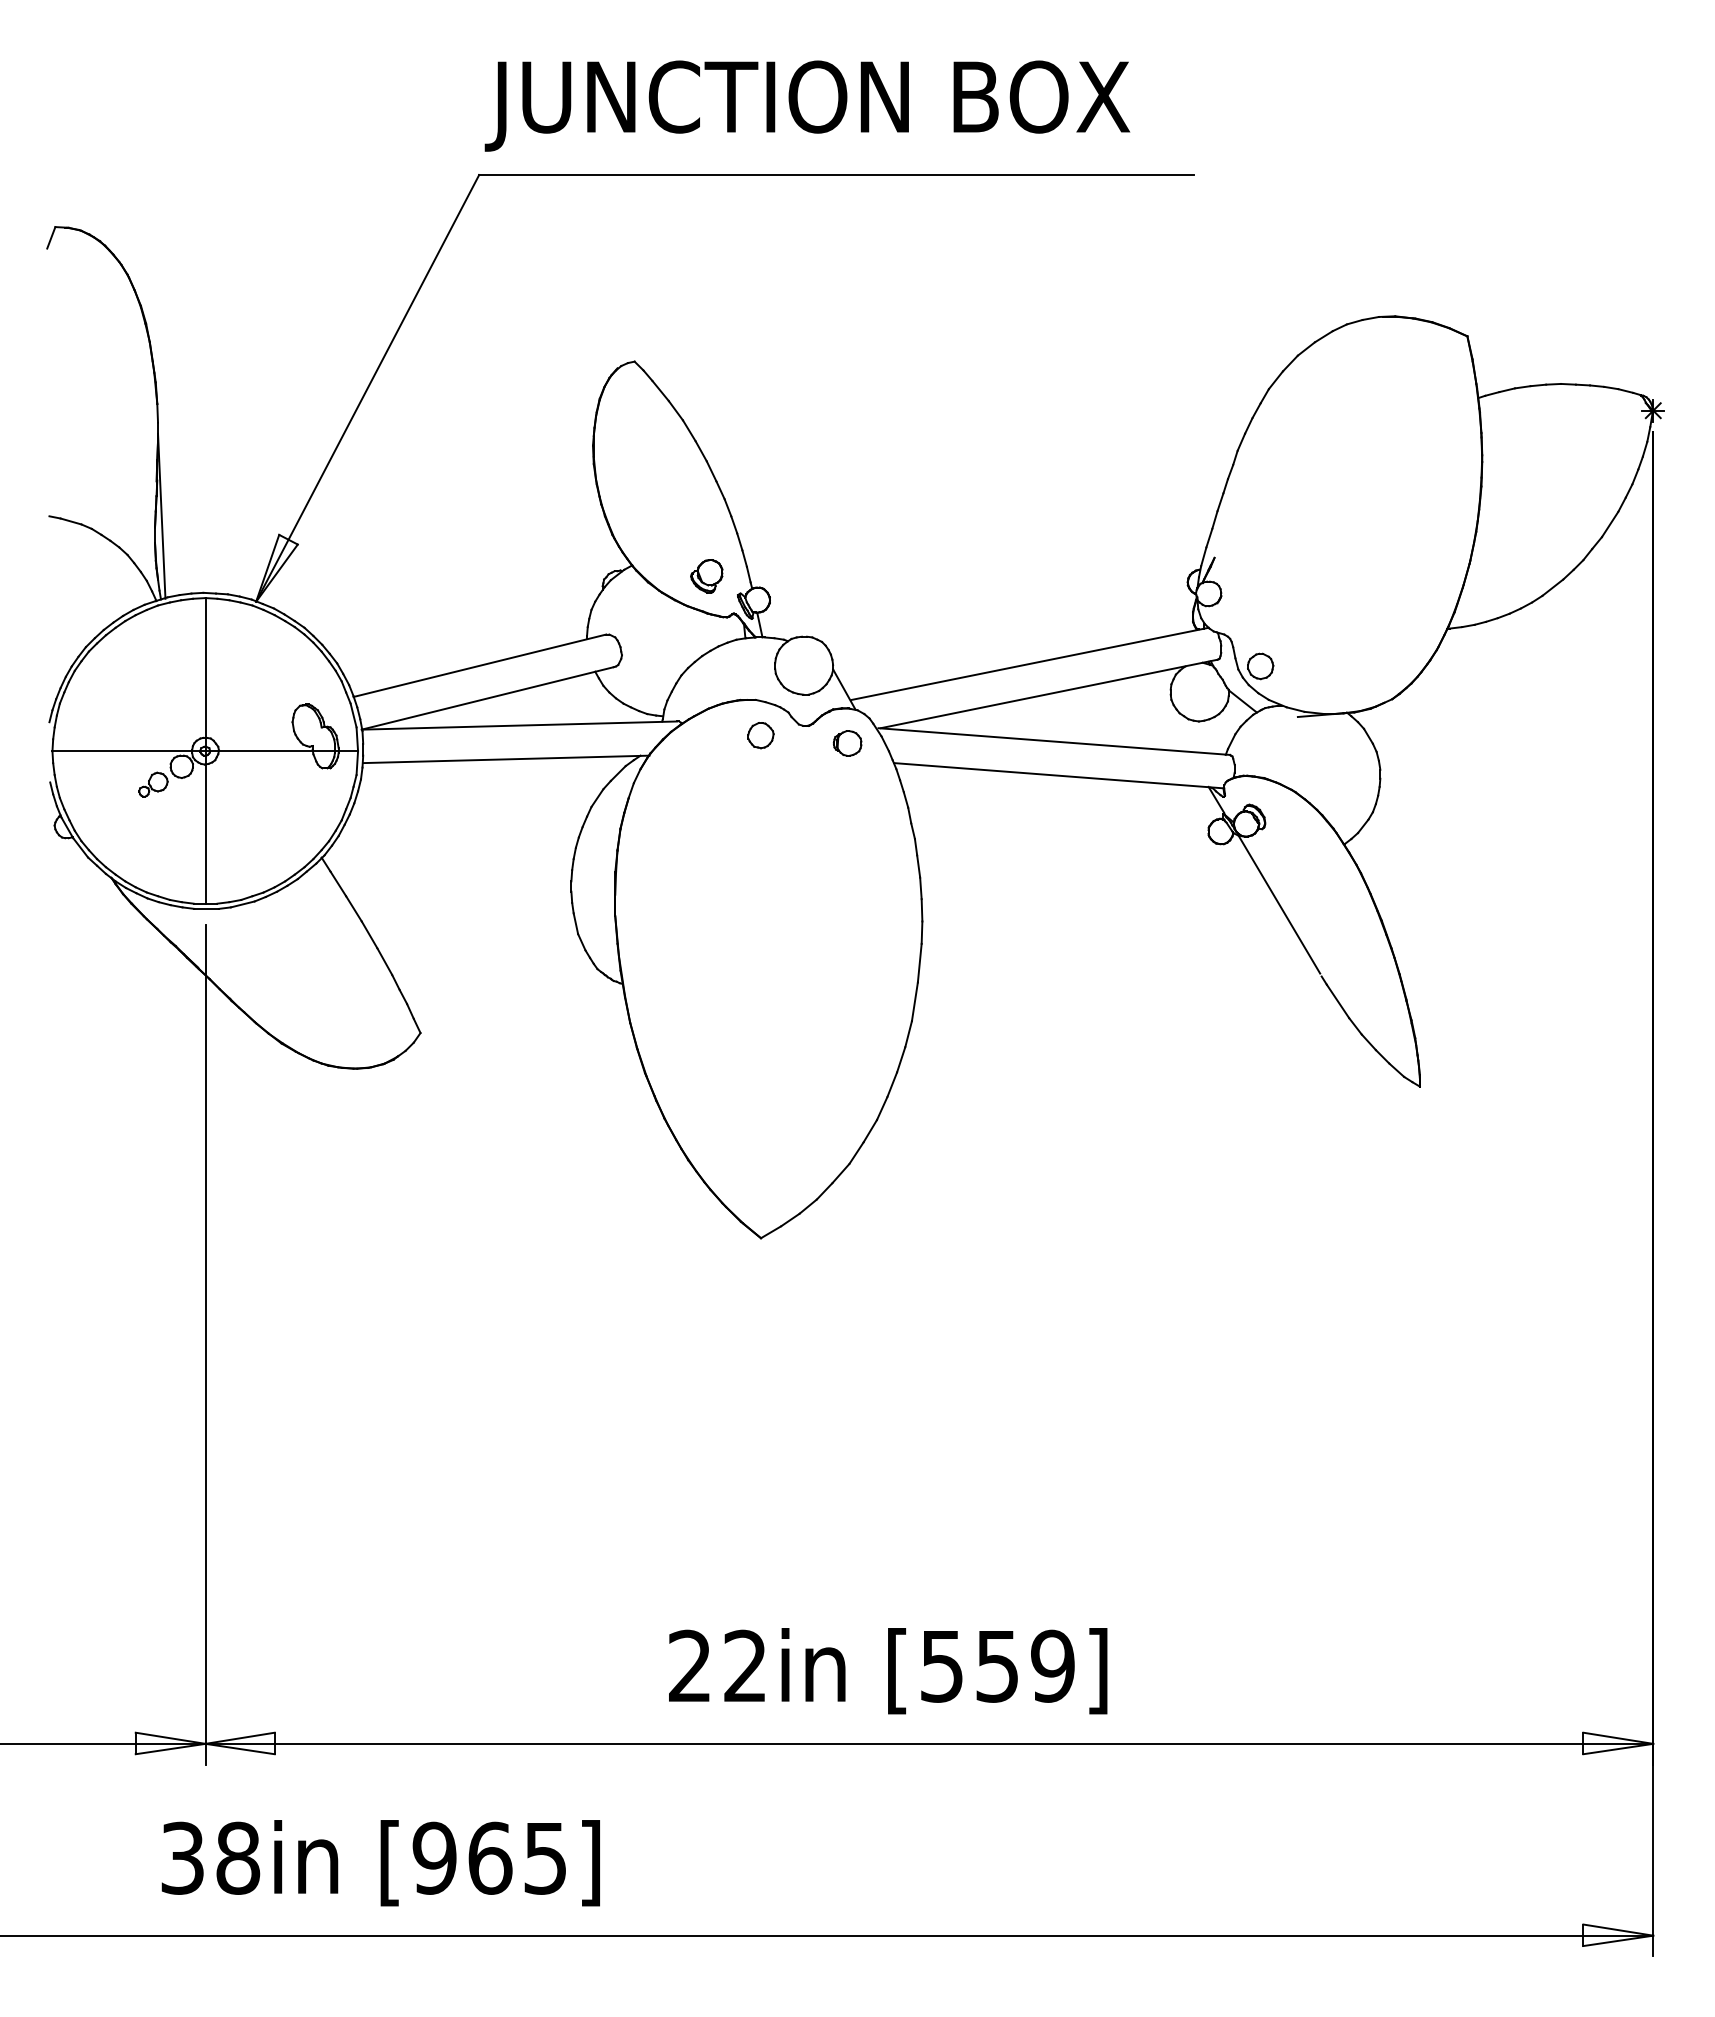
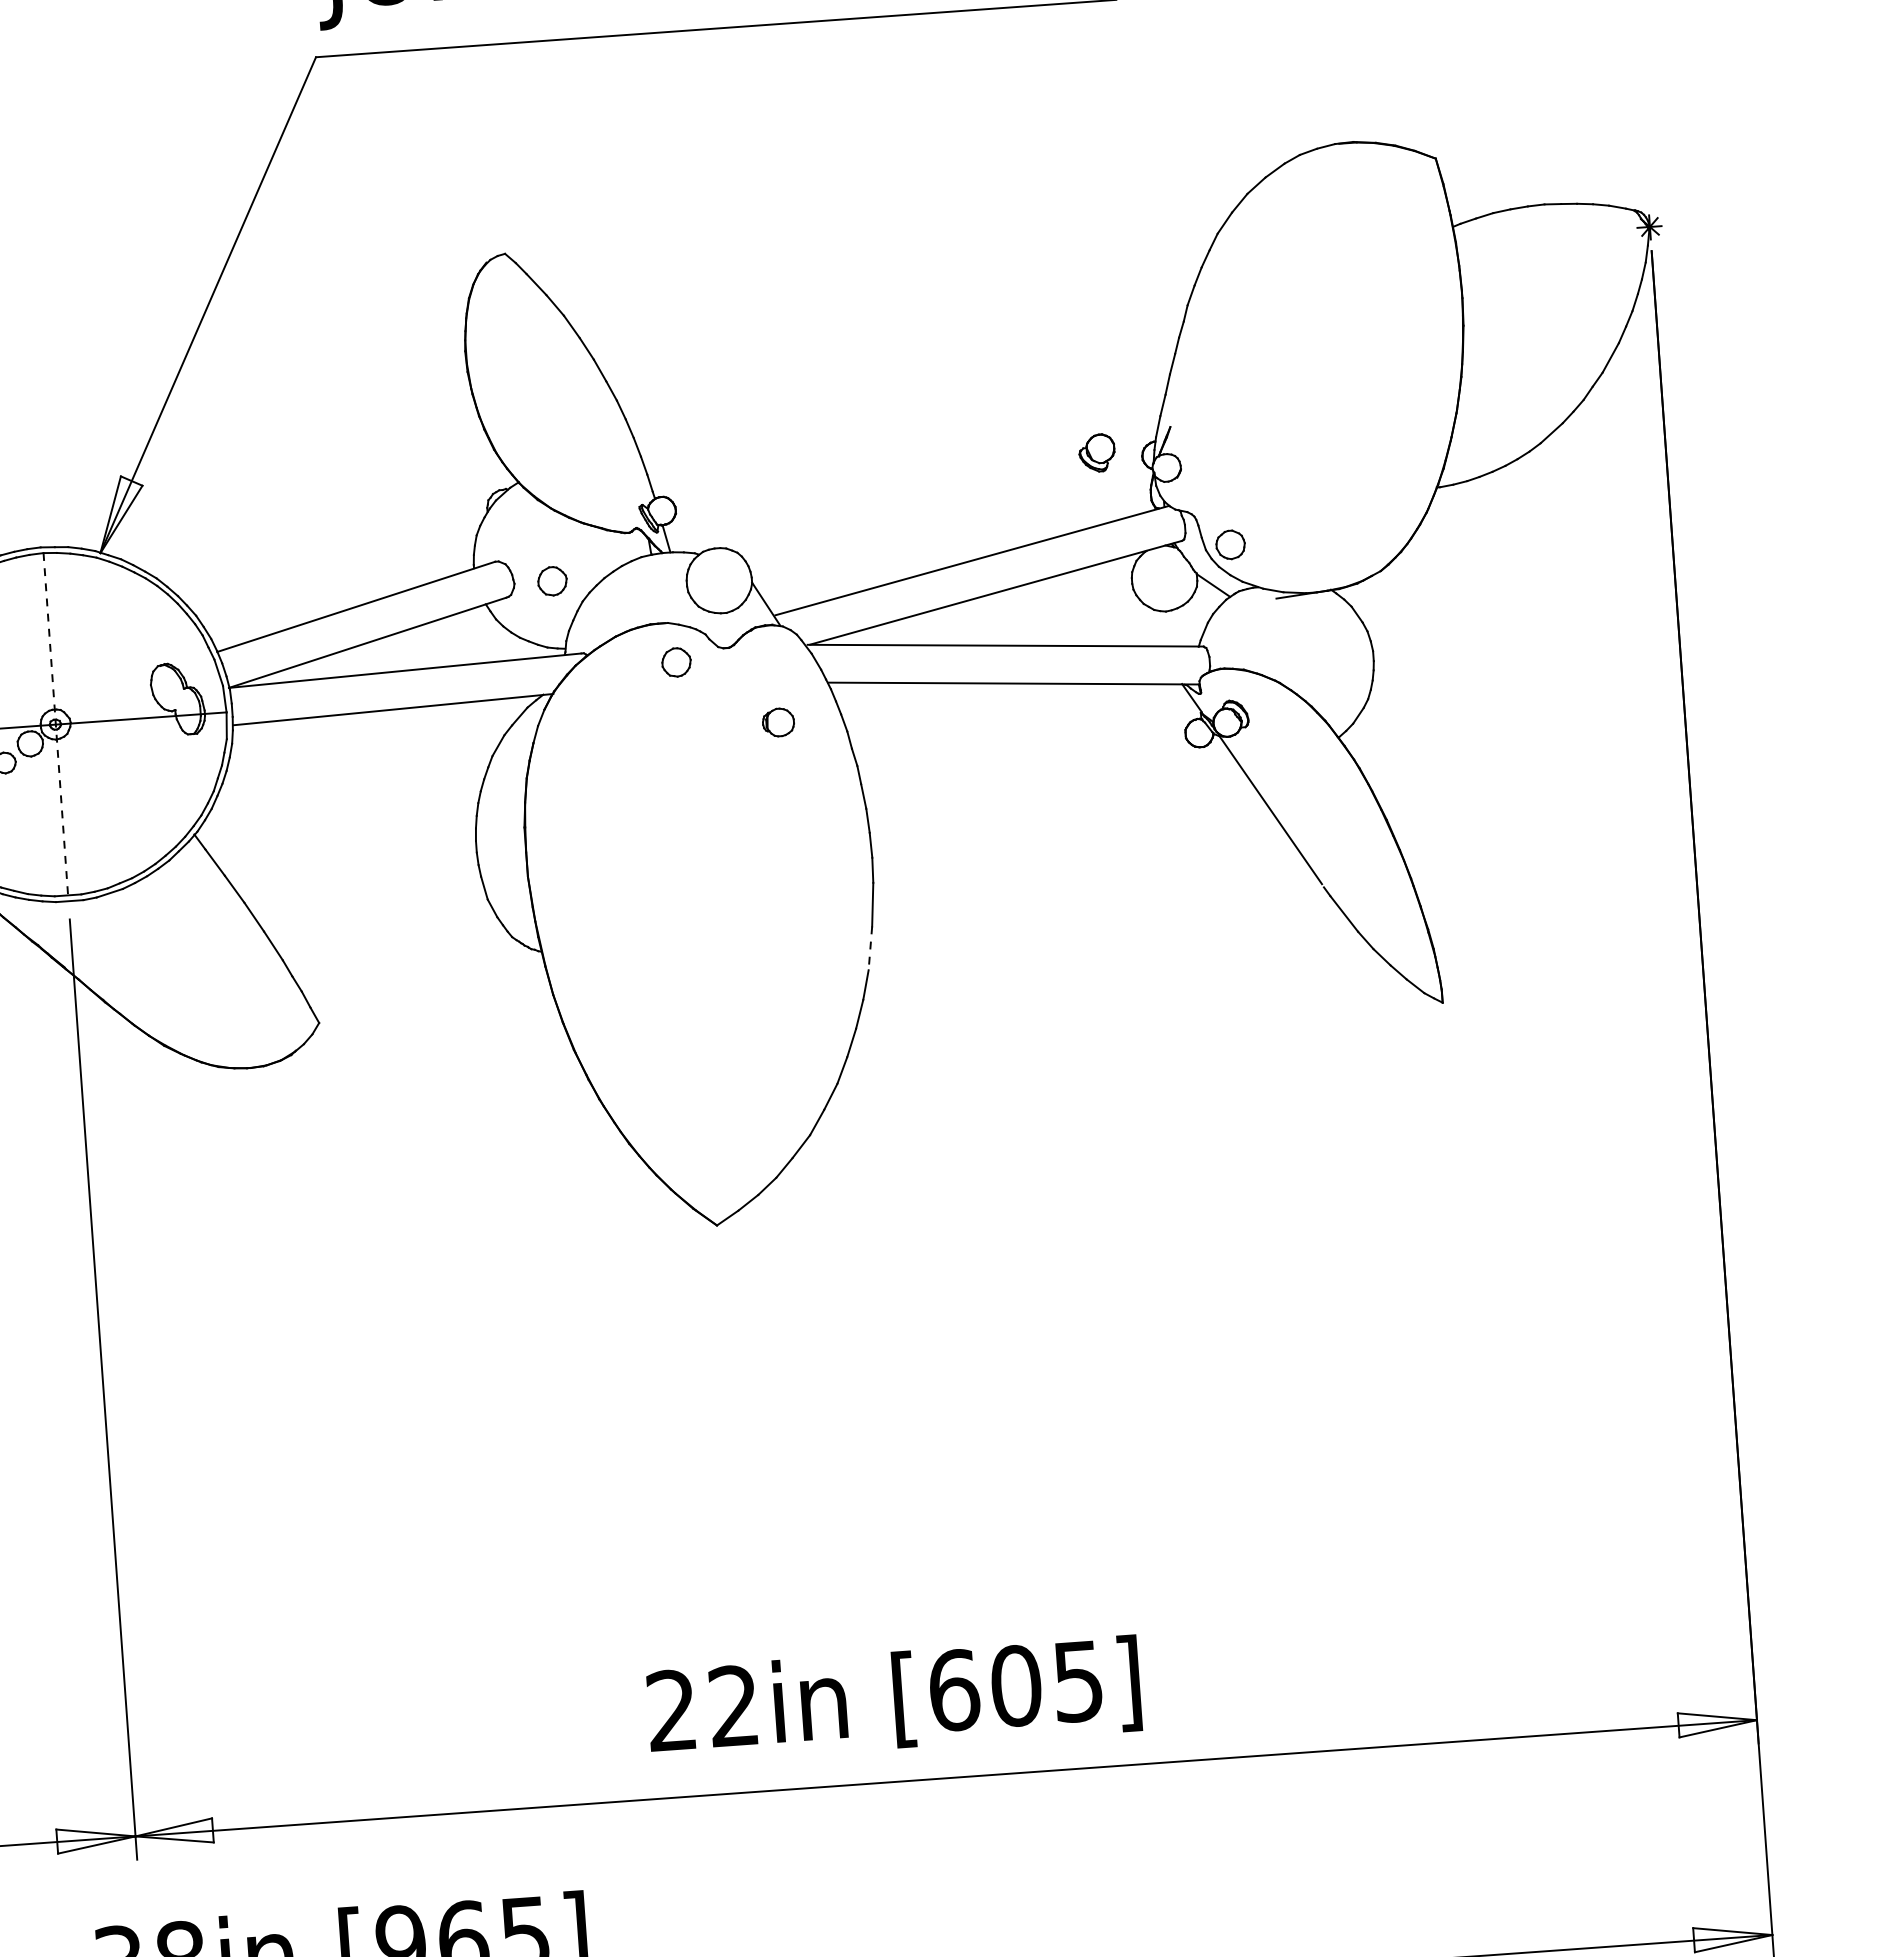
part: (706, 576) -> (1096, 453), moved
part: (655, 655) -> (552, 581), added
part: (847, 743) -> (778, 722), moved
line: (205, 750) -> (55, 723), solid -> dashed
line: (914, 1001) -> (869, 948), solid -> dashed
text: (997, 1665) -> (1016, 1685), [559] -> [605]

